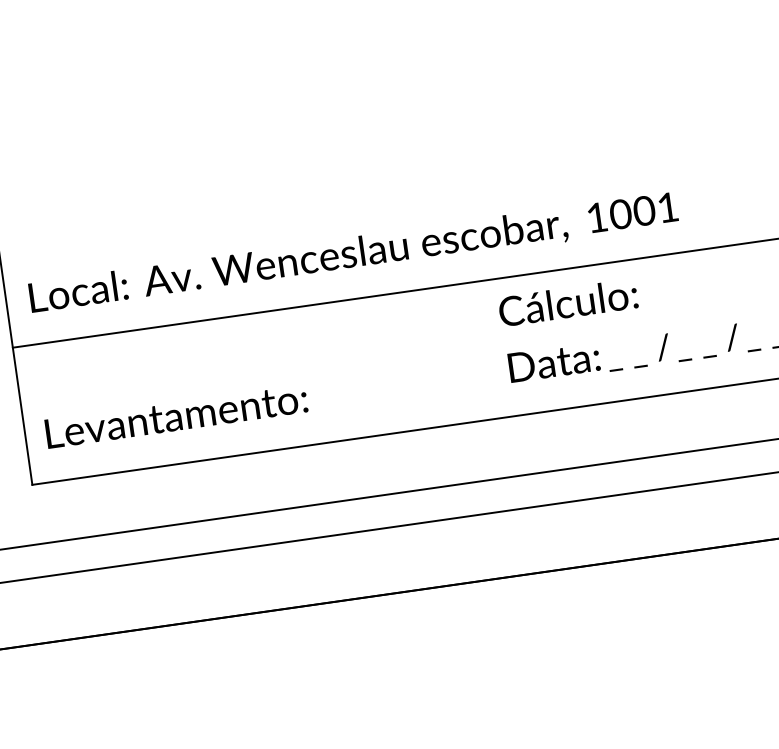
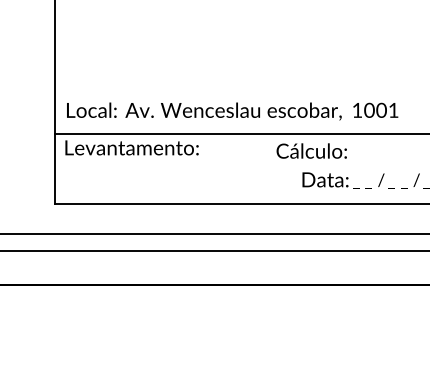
text: (567, 301) -> (311, 150), moved
text: (175, 415) -> (131, 147), moved

